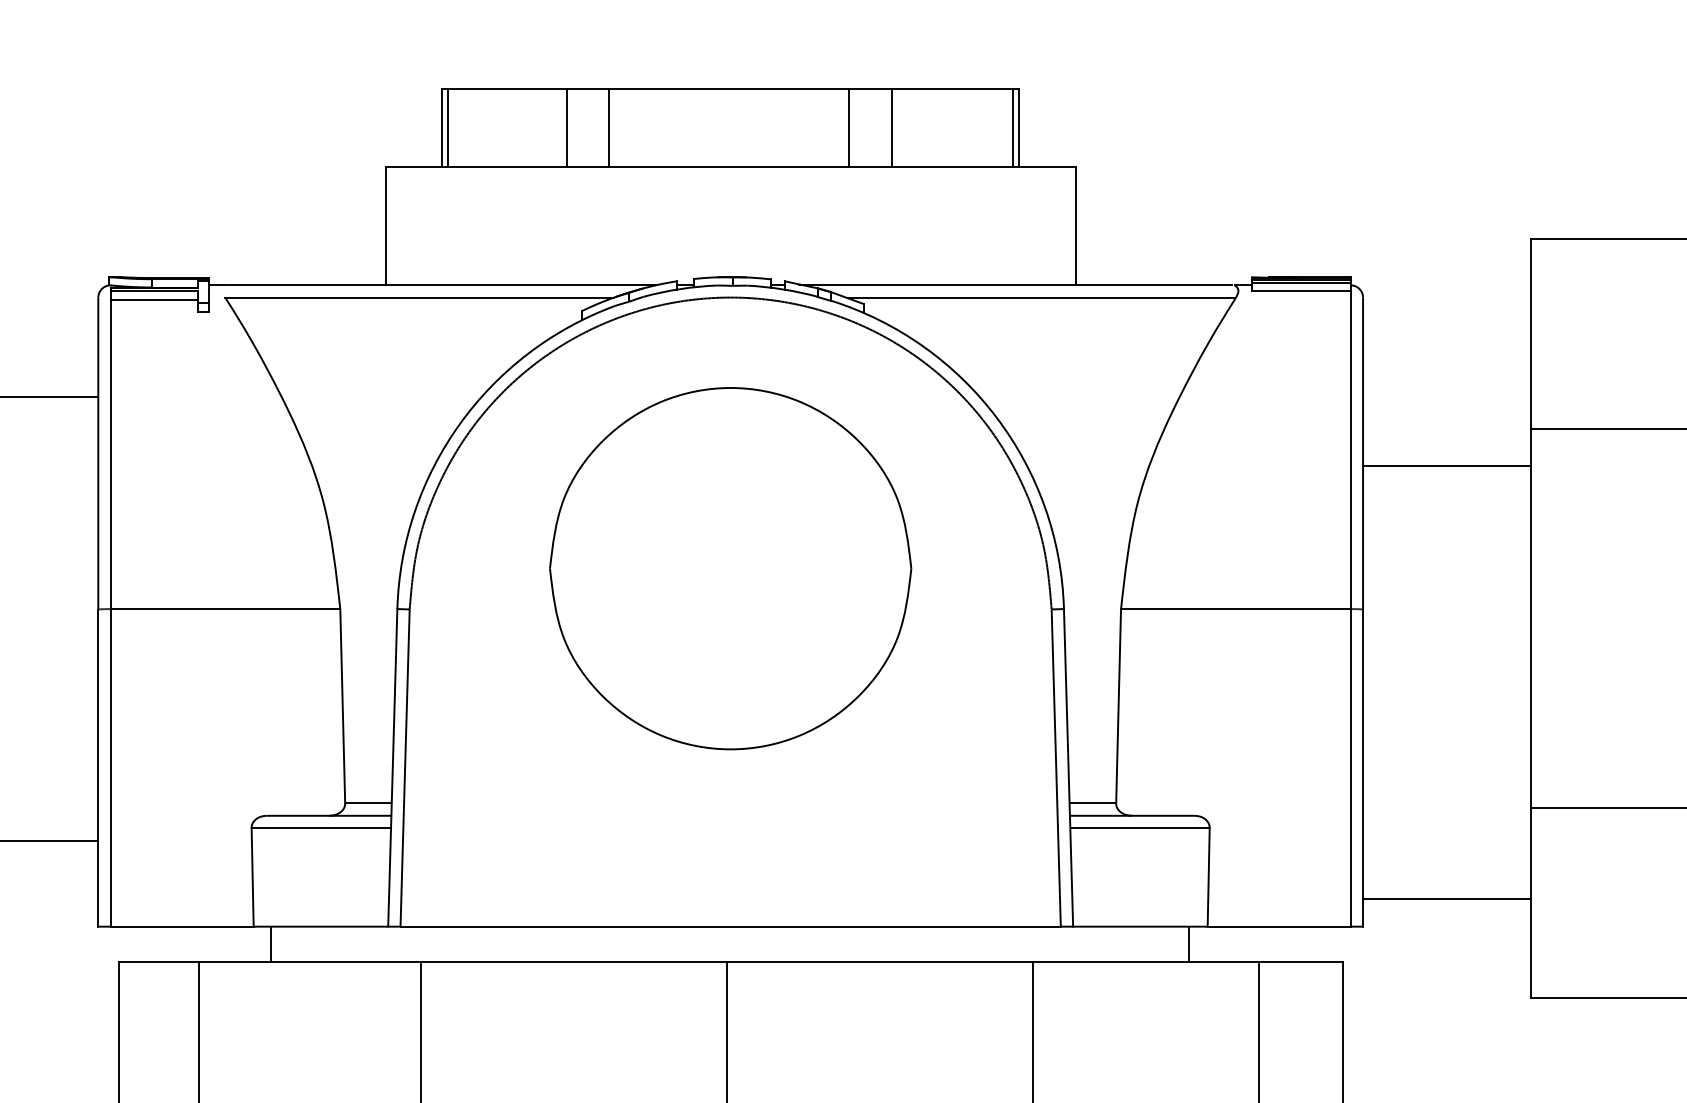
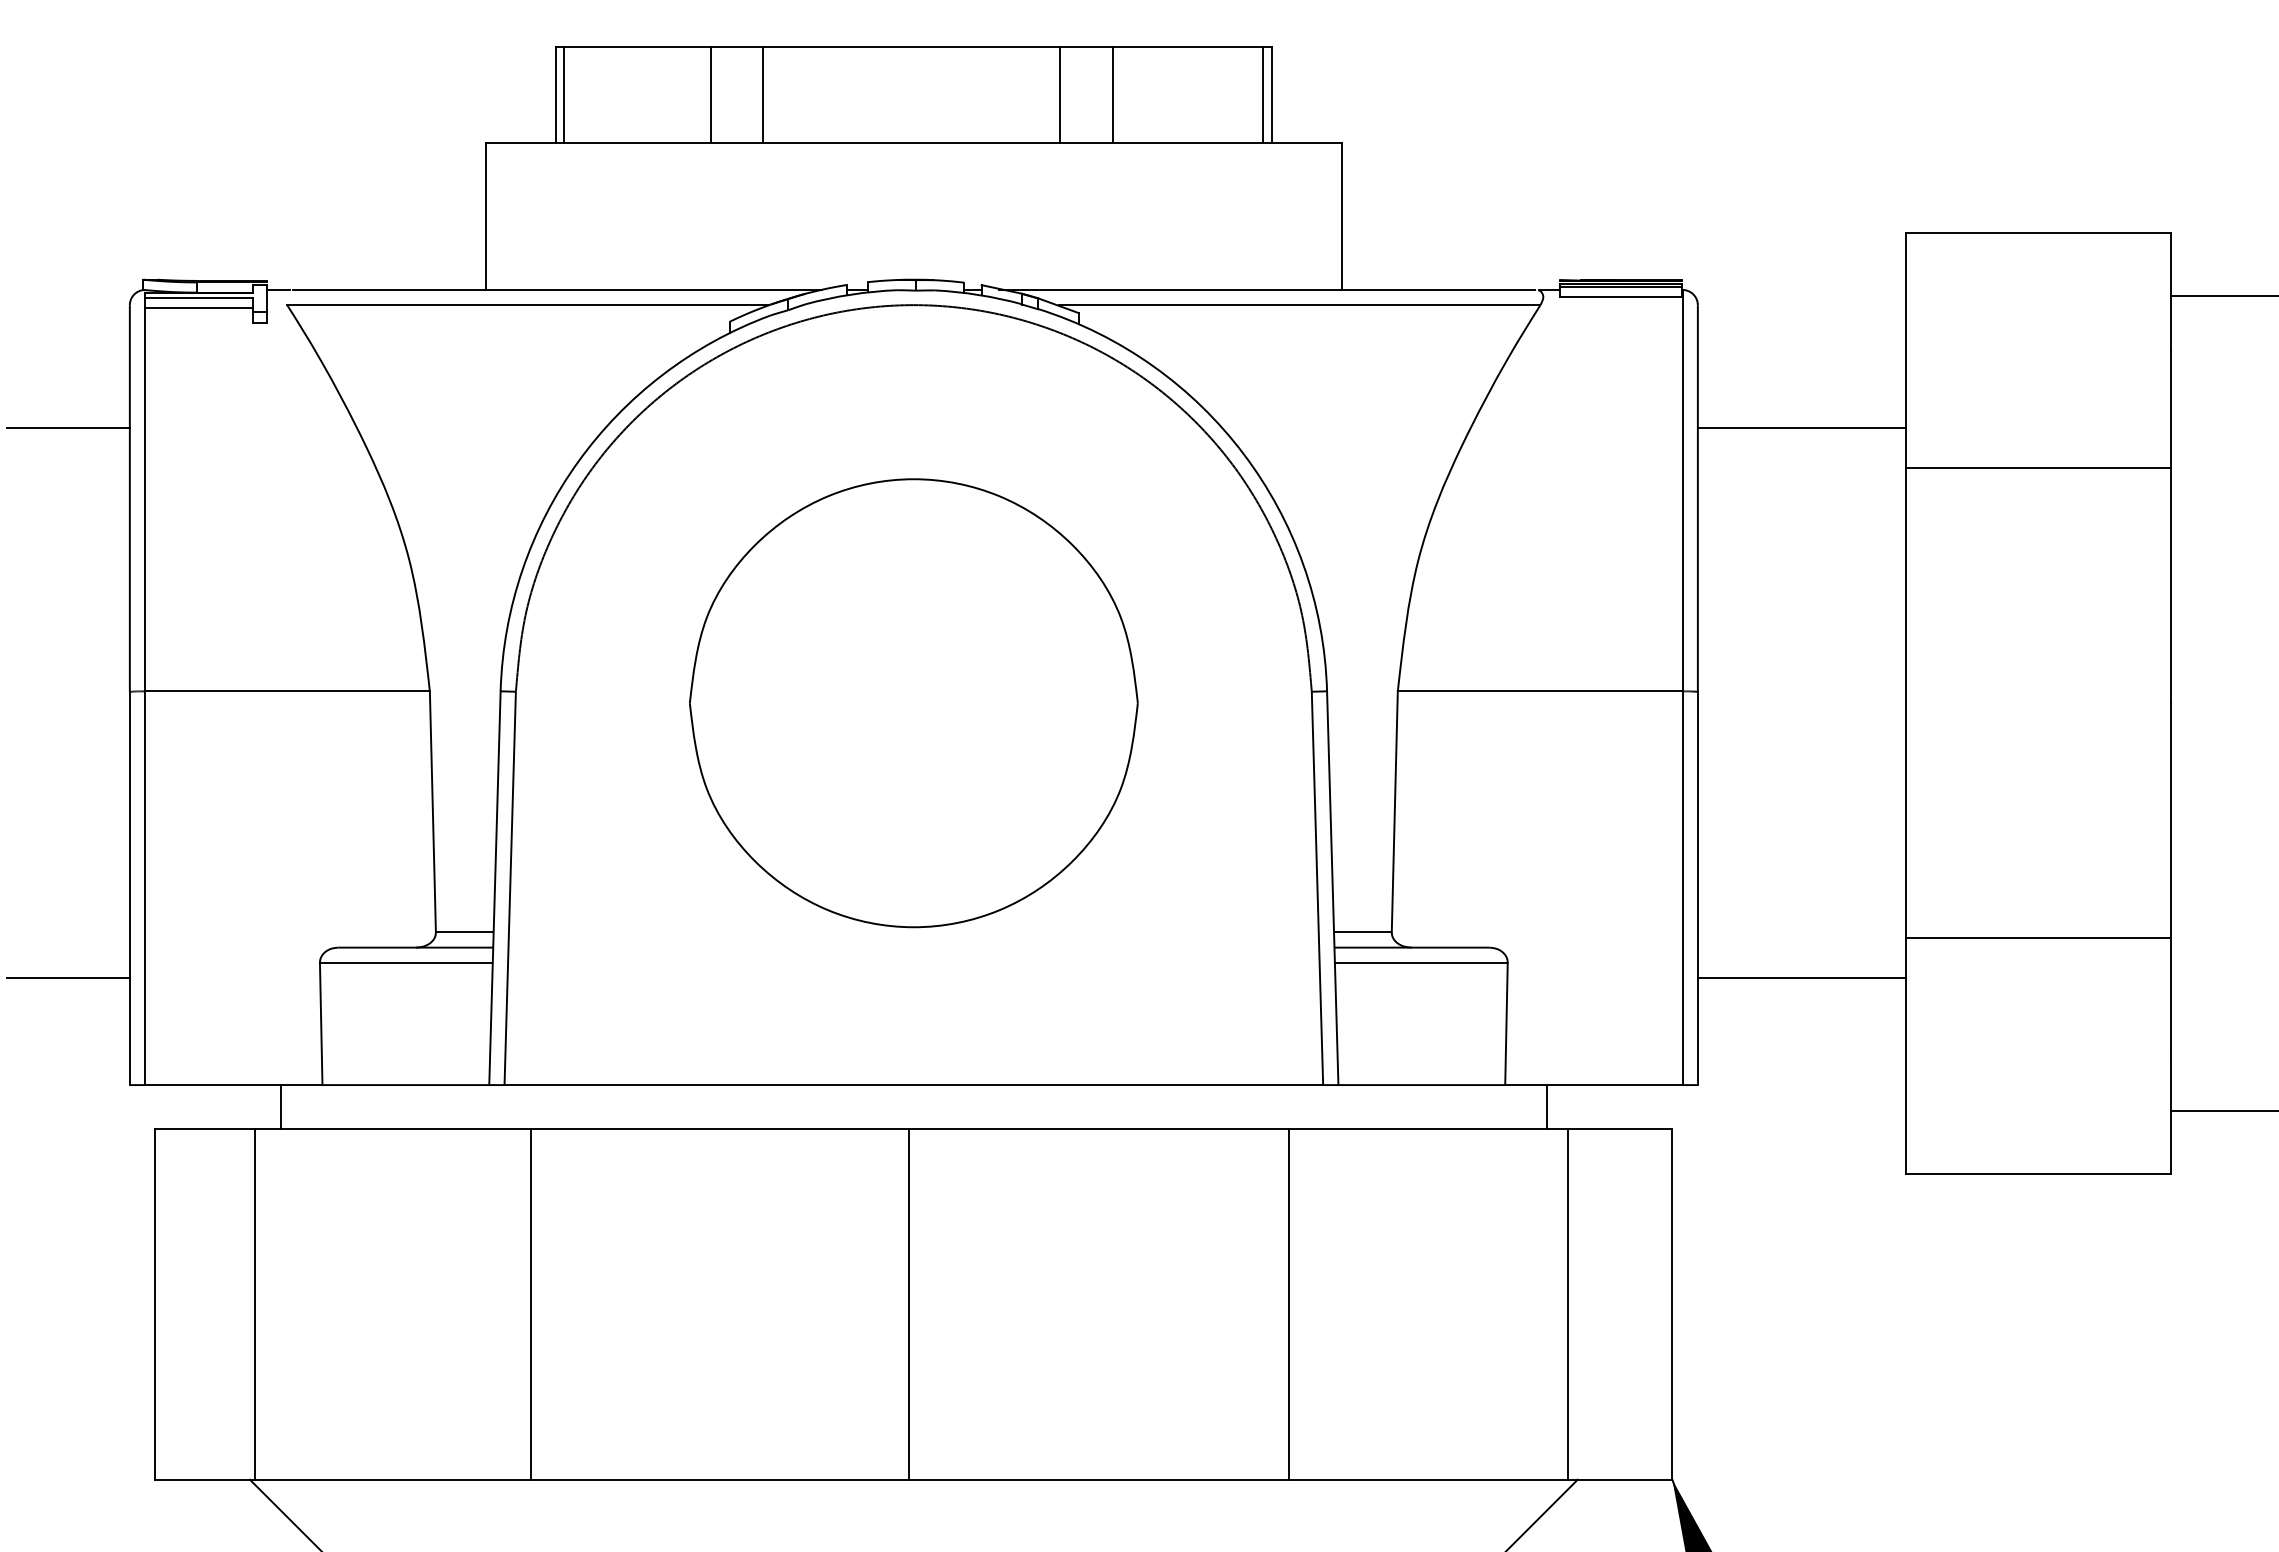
line: (1446, 466) -> (1801, 428), moved
part: (730, 568) -> (913, 703), moved
line: (1446, 898) -> (1801, 978), moved
line: (270, 944) -> (280, 1107), moved
line: (1188, 944) -> (1546, 1107), moved

